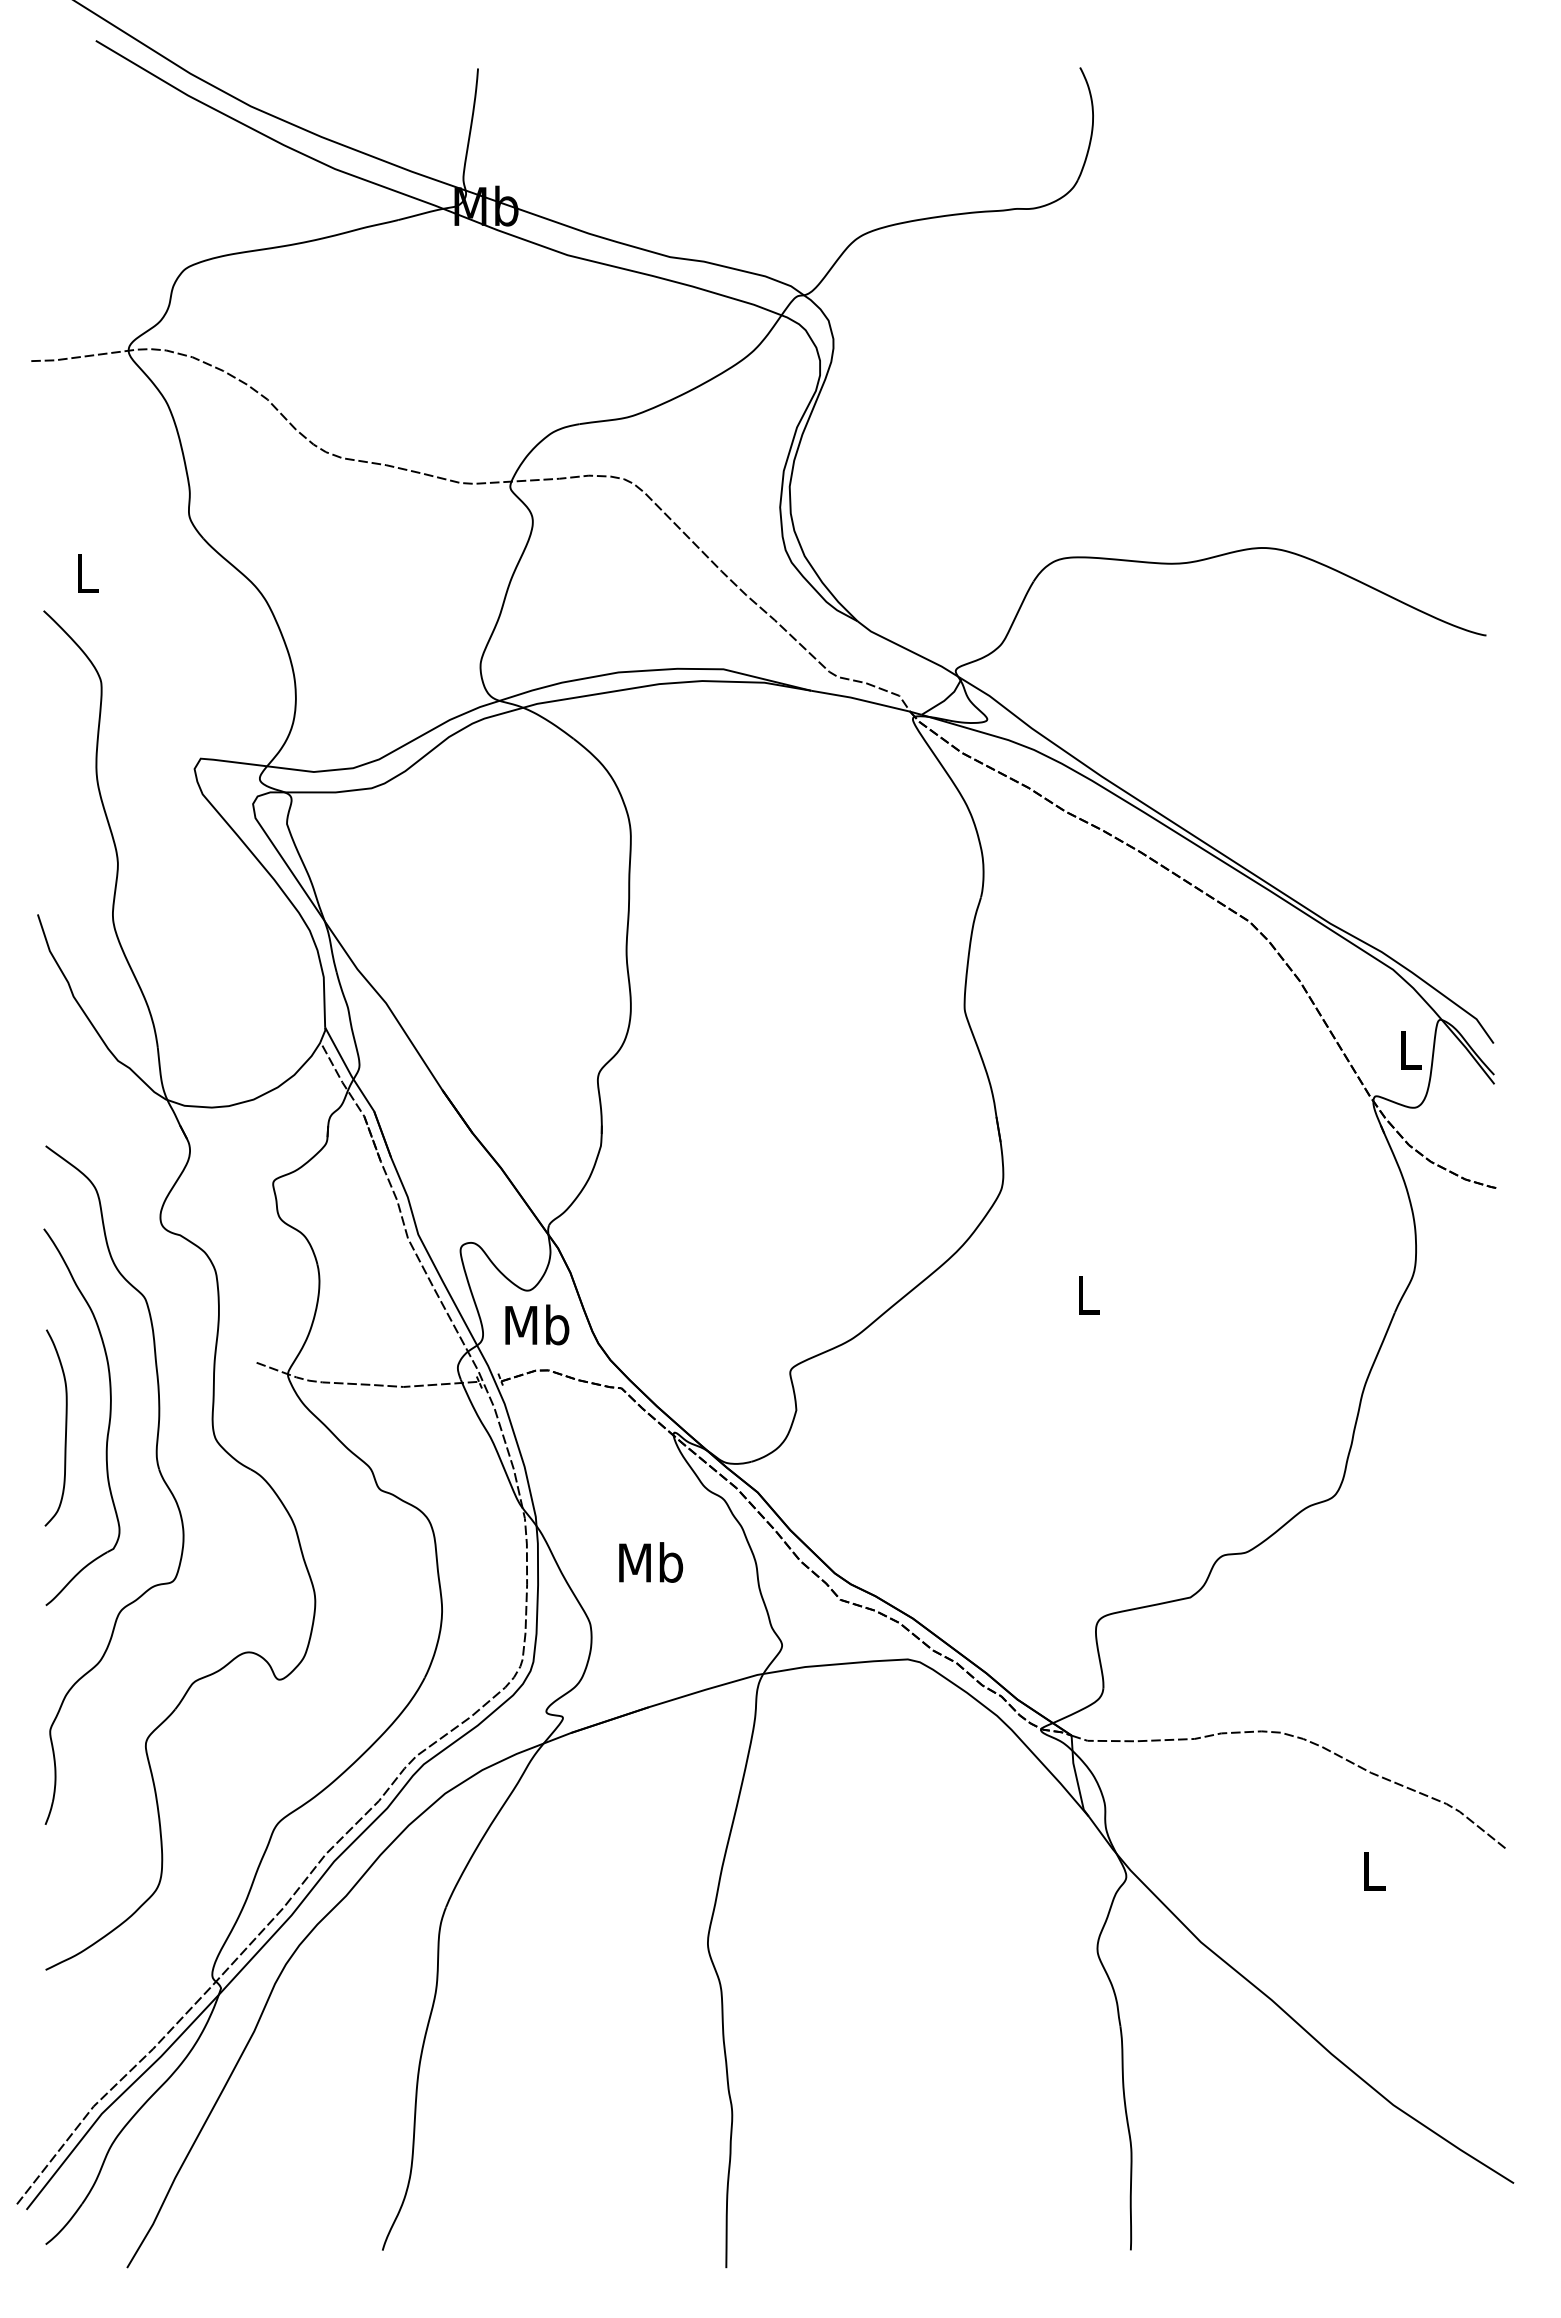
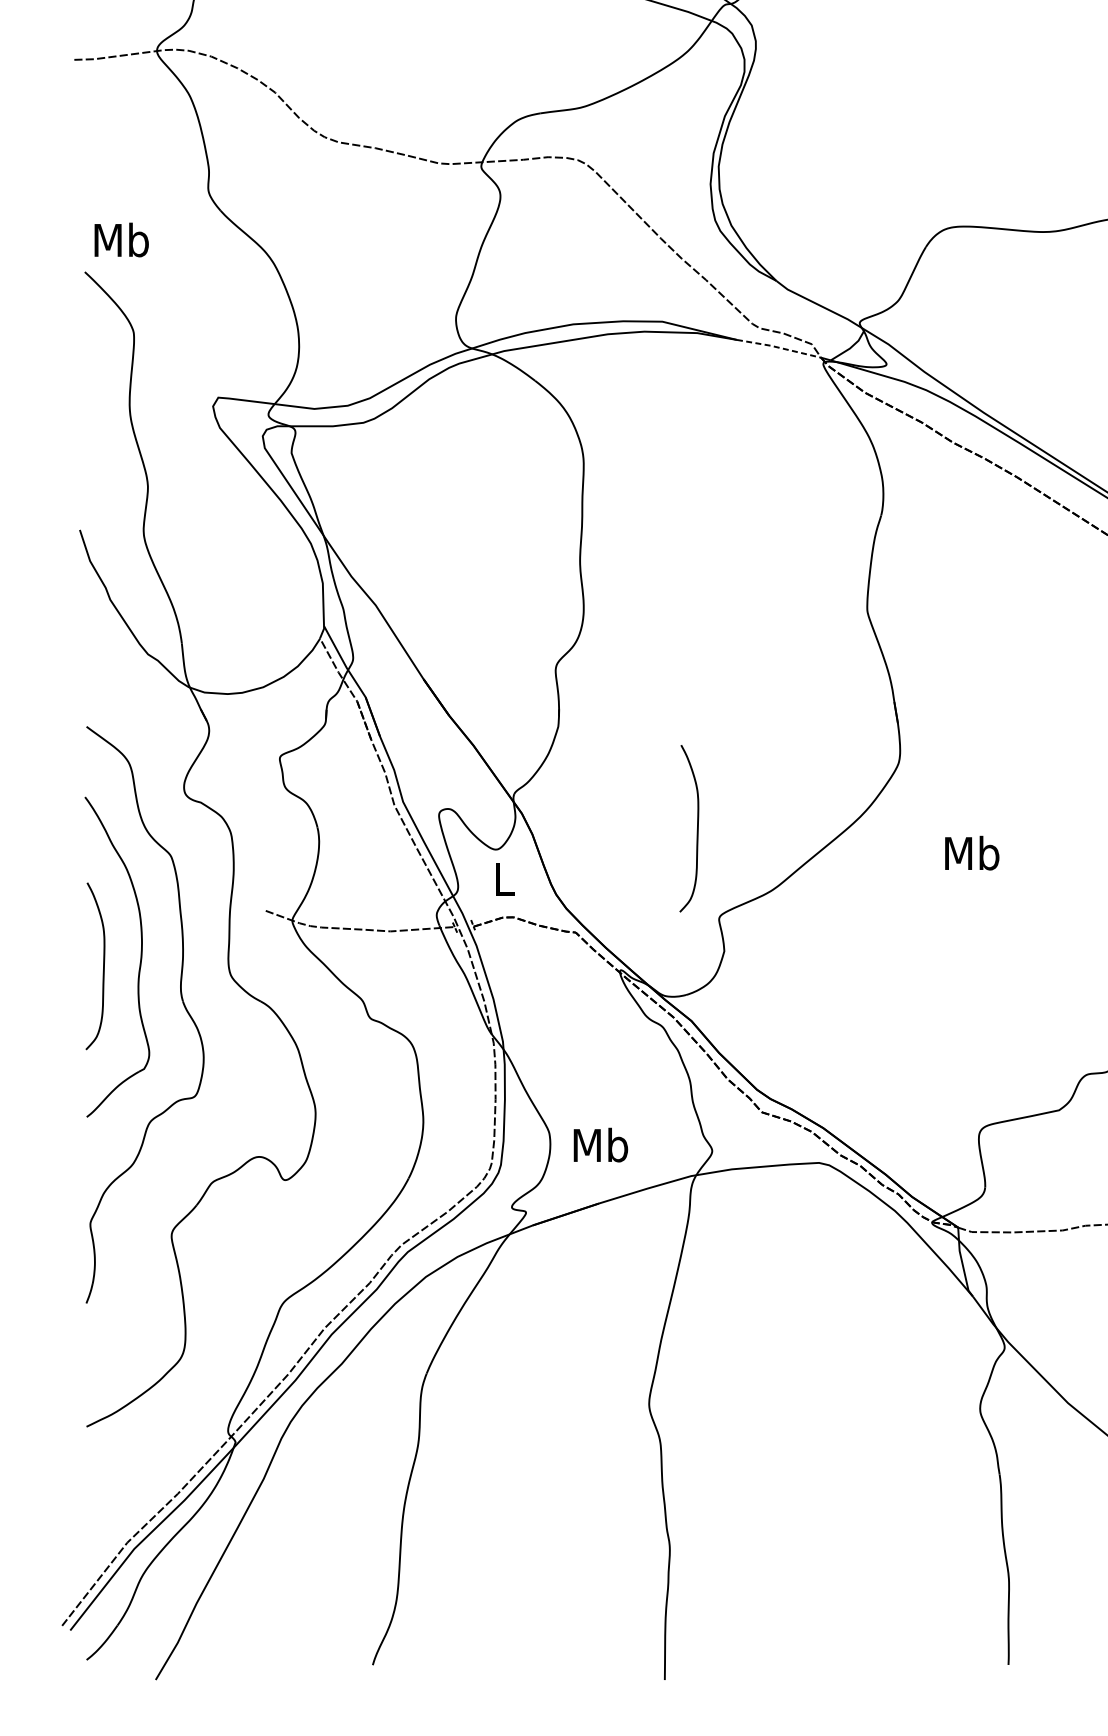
text: (87, 572) -> (122, 239), L -> Mb
line: (861, 700) -> (779, 348), solid -> dashed
curve: (764, 1265) -> (697, 828), added
text: (1088, 1294) -> (972, 852), L -> Mb
text: (537, 1324) -> (504, 878), Mb -> L
text: (651, 1562) -> (601, 1145), moved

